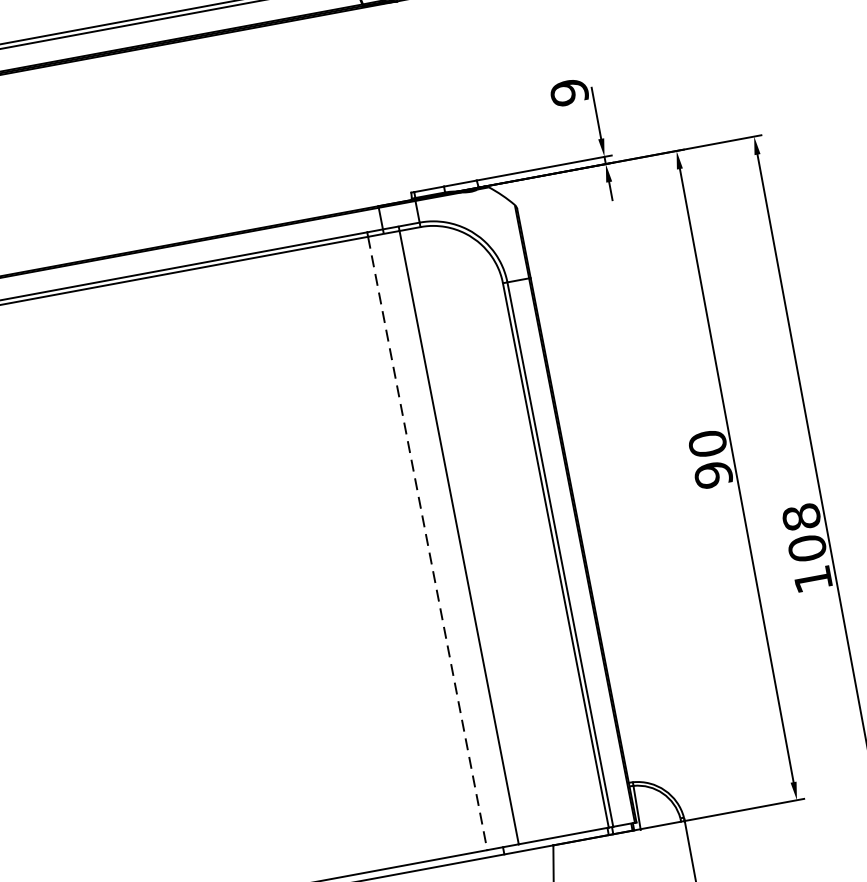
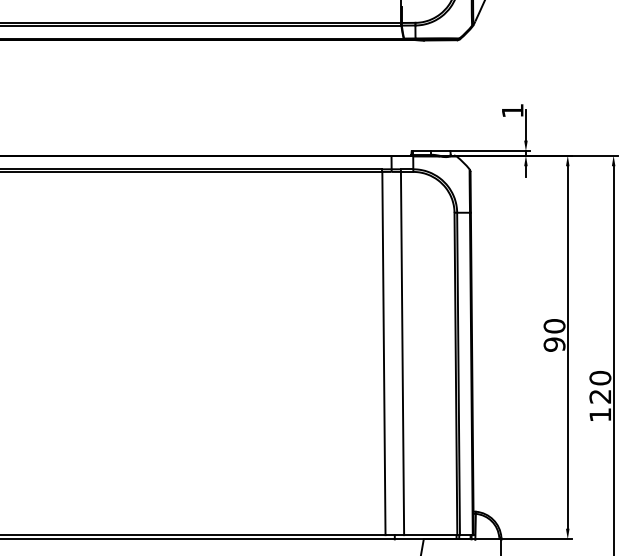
text: (568, 92) -> (512, 110), 9 -> 1
text: (804, 531) -> (600, 386), 108 -> 120
line: (426, 543) -> (383, 353), dashed -> solid

